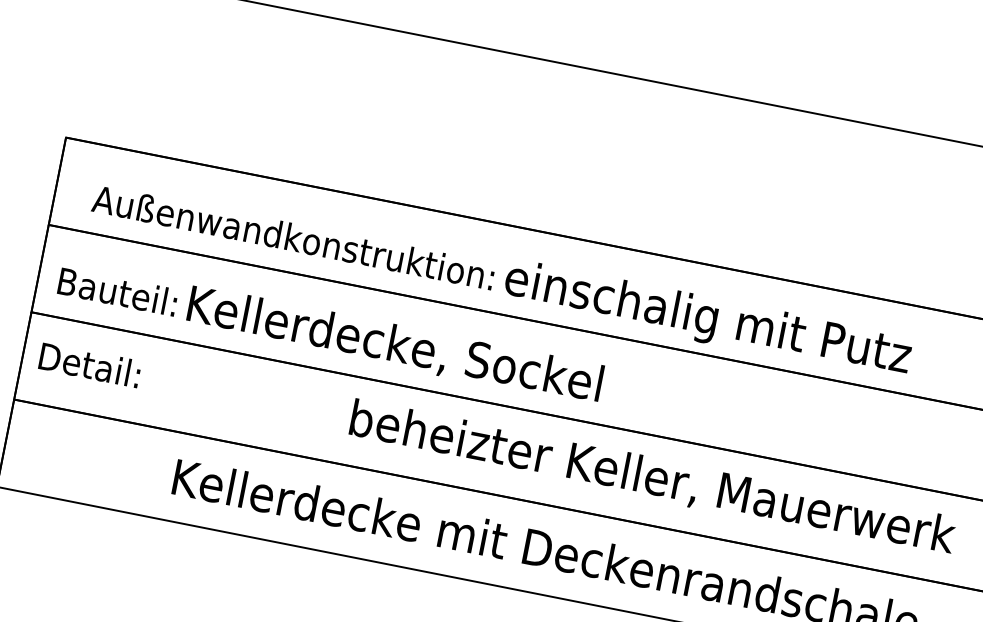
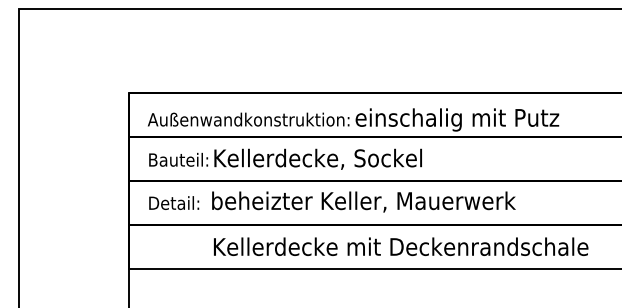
text: (330, 331) -> (285, 158), moved
text: (90, 364) -> (174, 202), moved
text: (652, 477) -> (363, 201), moved

